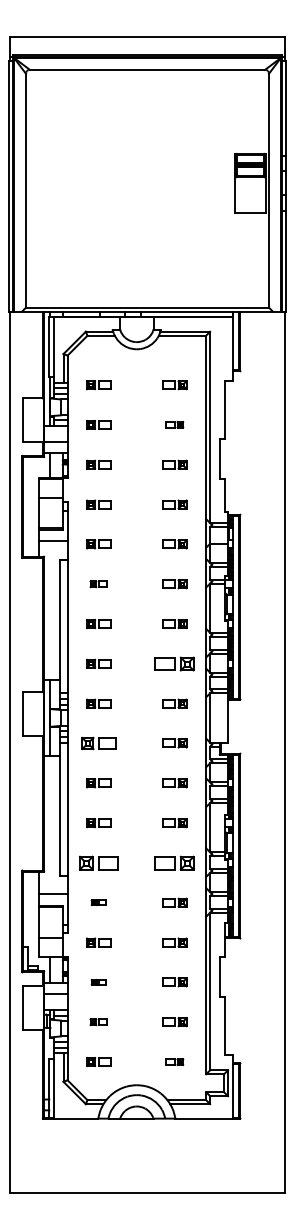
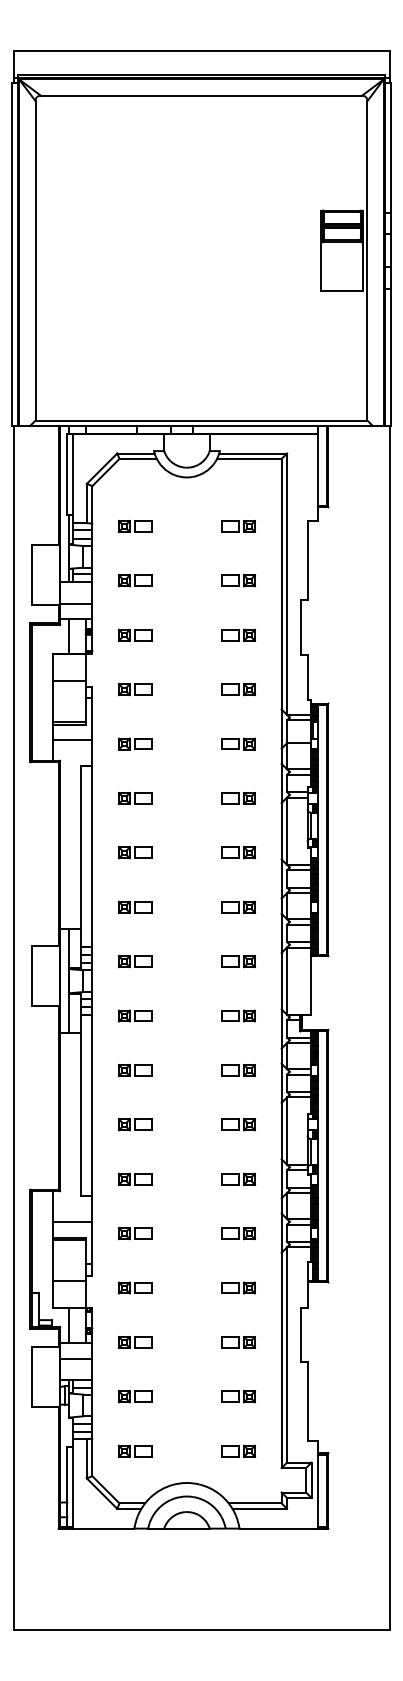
part: (174, 424) -> (238, 580), size x1.43
part: (98, 584) -> (134, 798), size x1.43
part: (174, 663) -> (238, 906), size x0.62
part: (98, 743) -> (134, 1016), size x0.71
part: (98, 862) -> (134, 1178), size x0.62
part: (174, 862) -> (238, 1178), size x0.62
part: (98, 902) -> (134, 1233), size x1.67
part: (98, 982) -> (134, 1342), size x1.67
part: (98, 1022) -> (134, 1397), size x1.43
part: (174, 1062) -> (238, 1451), size x1.43

